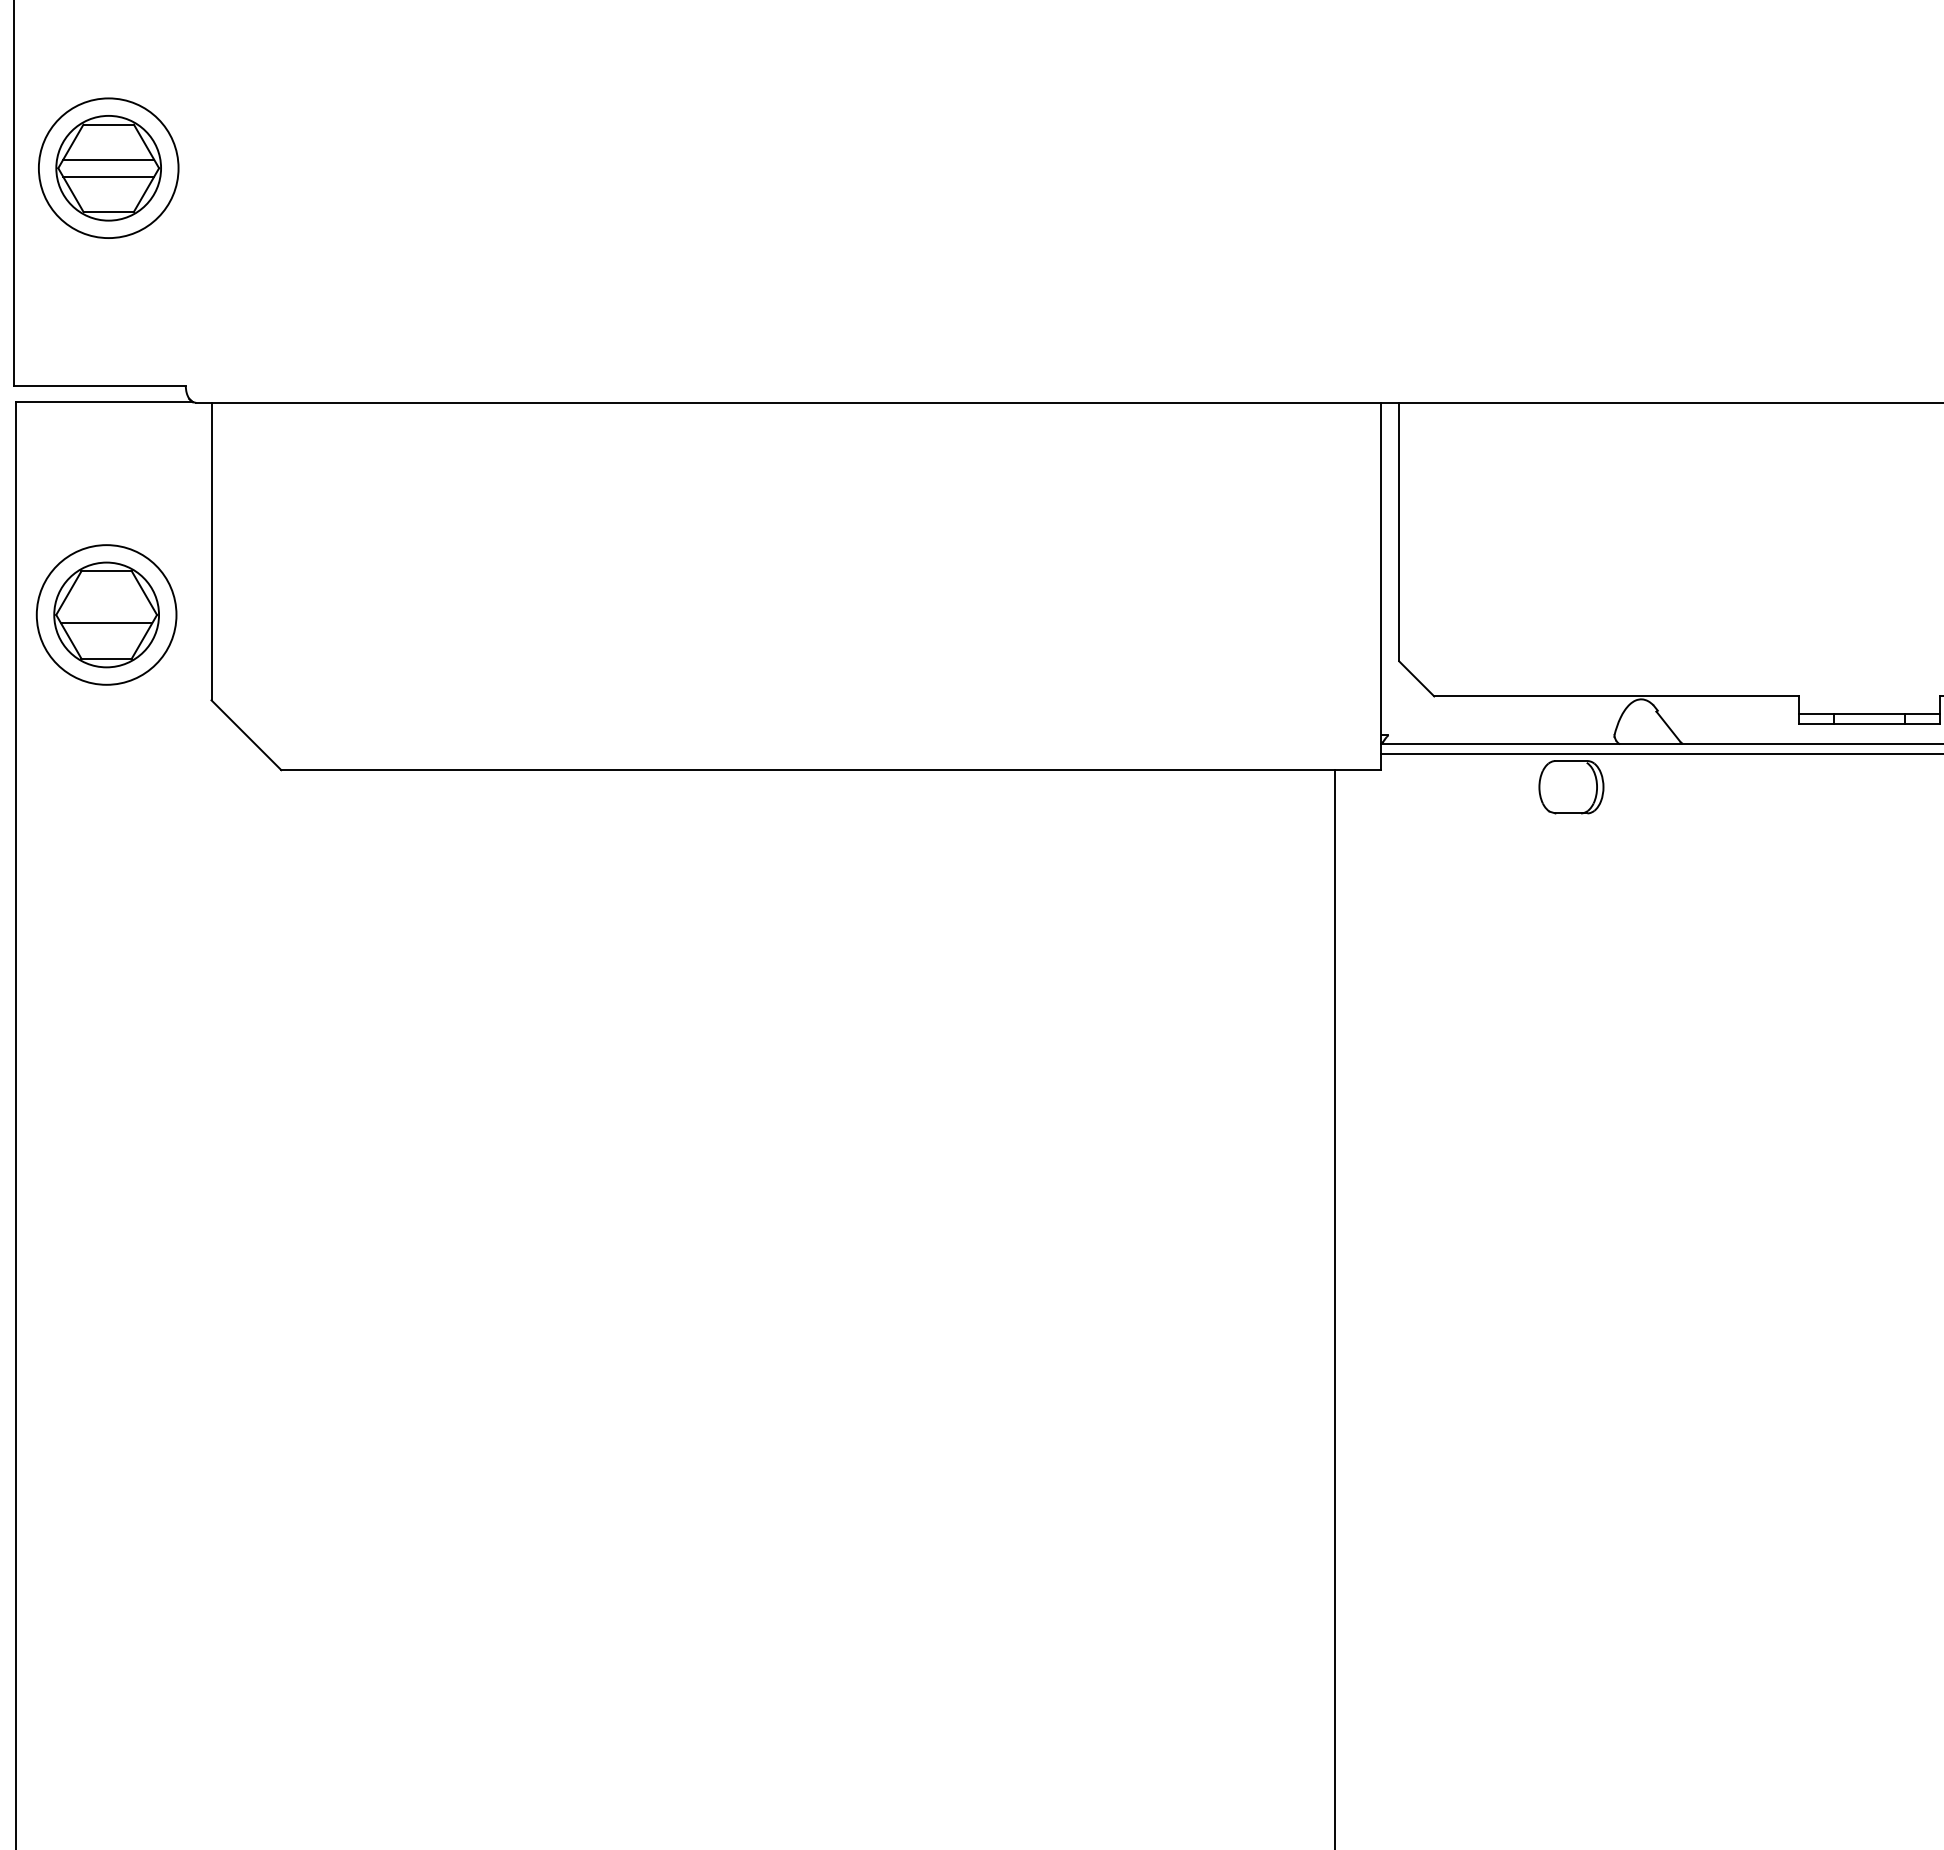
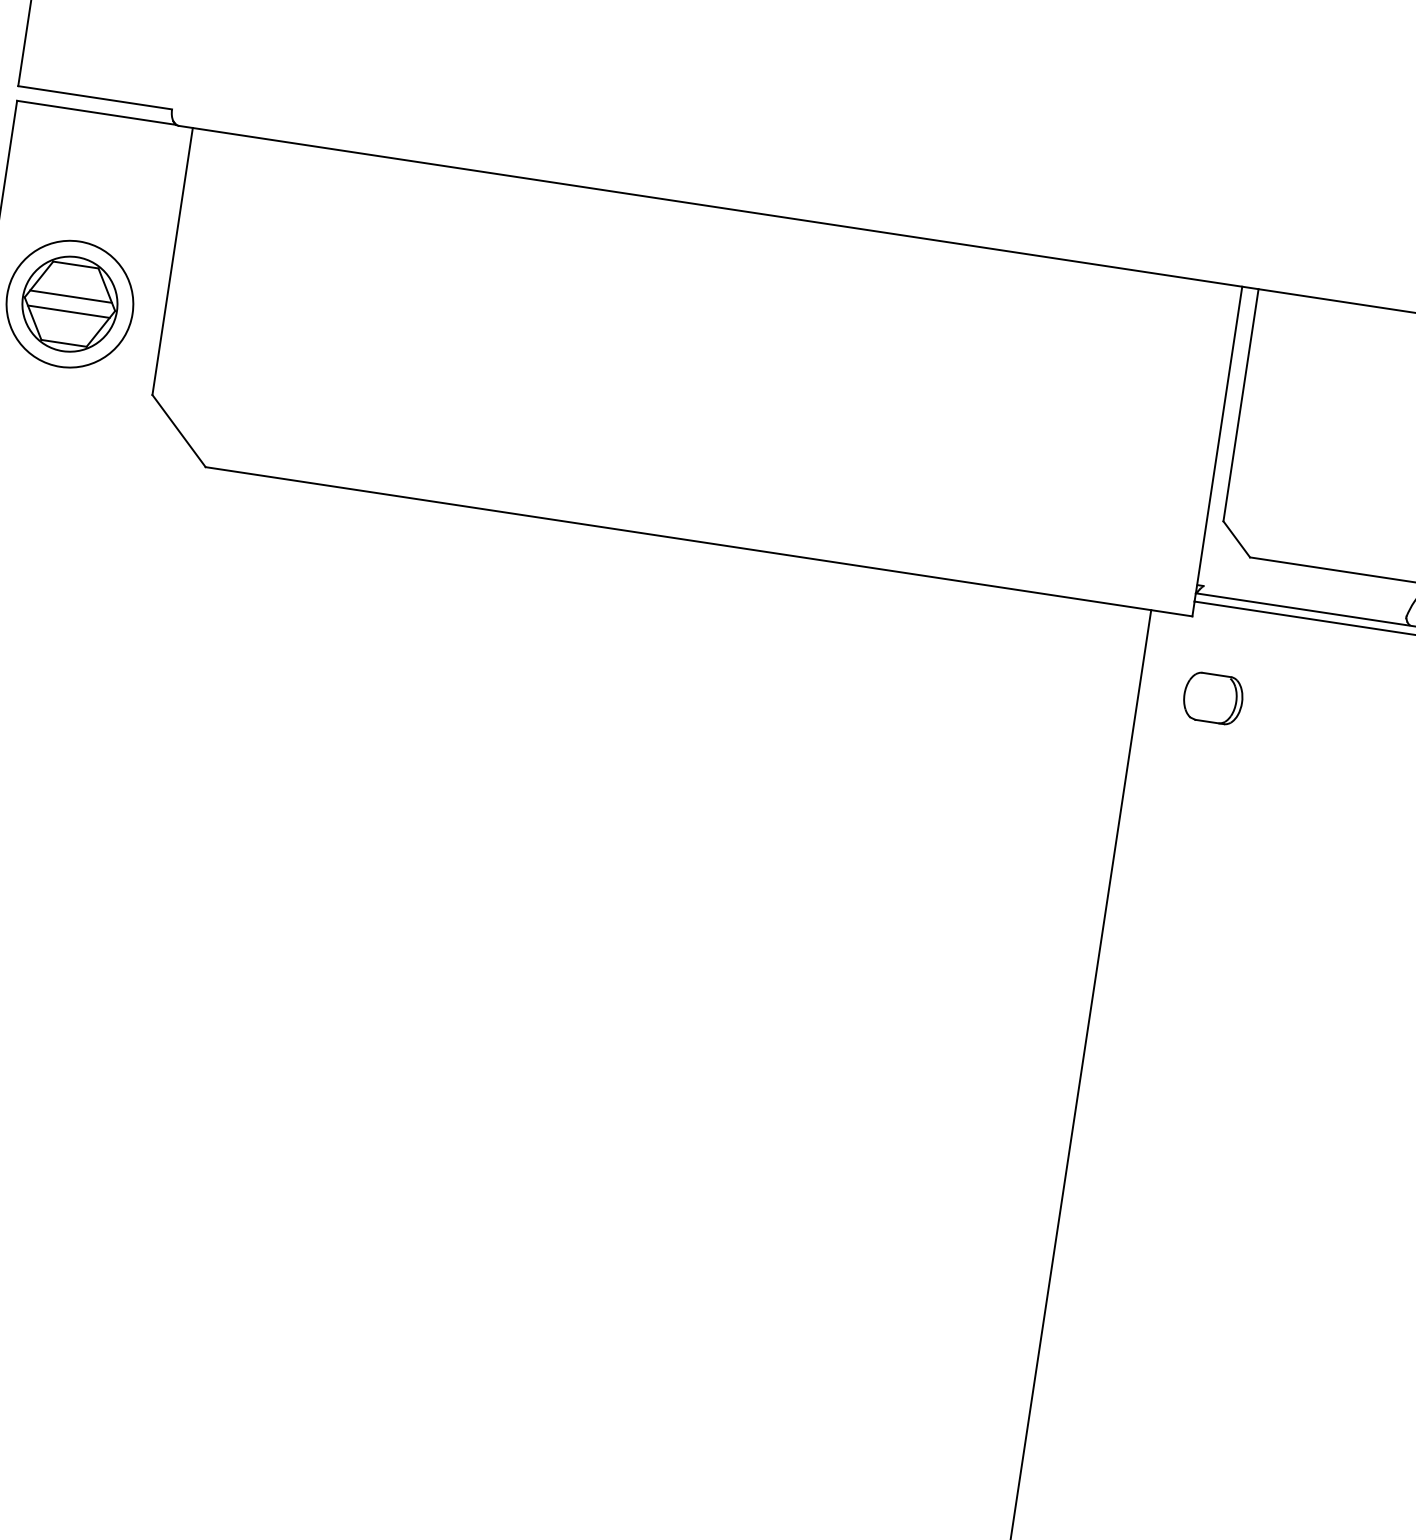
line: (106, 606) -> (70, 296), added
part: (1571, 787) -> (1213, 698), moved

